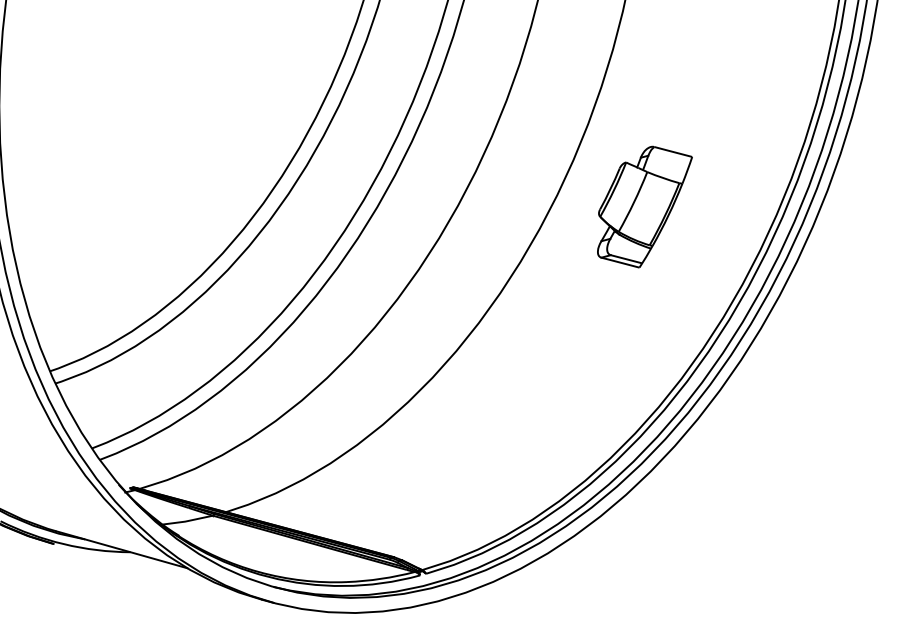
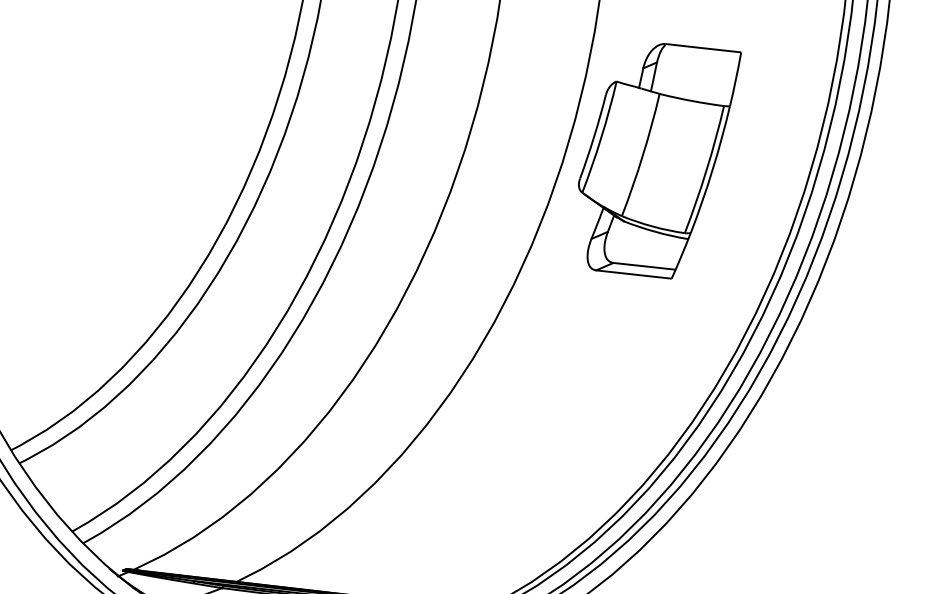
part: (644, 206) -> (664, 160), size x1.67

